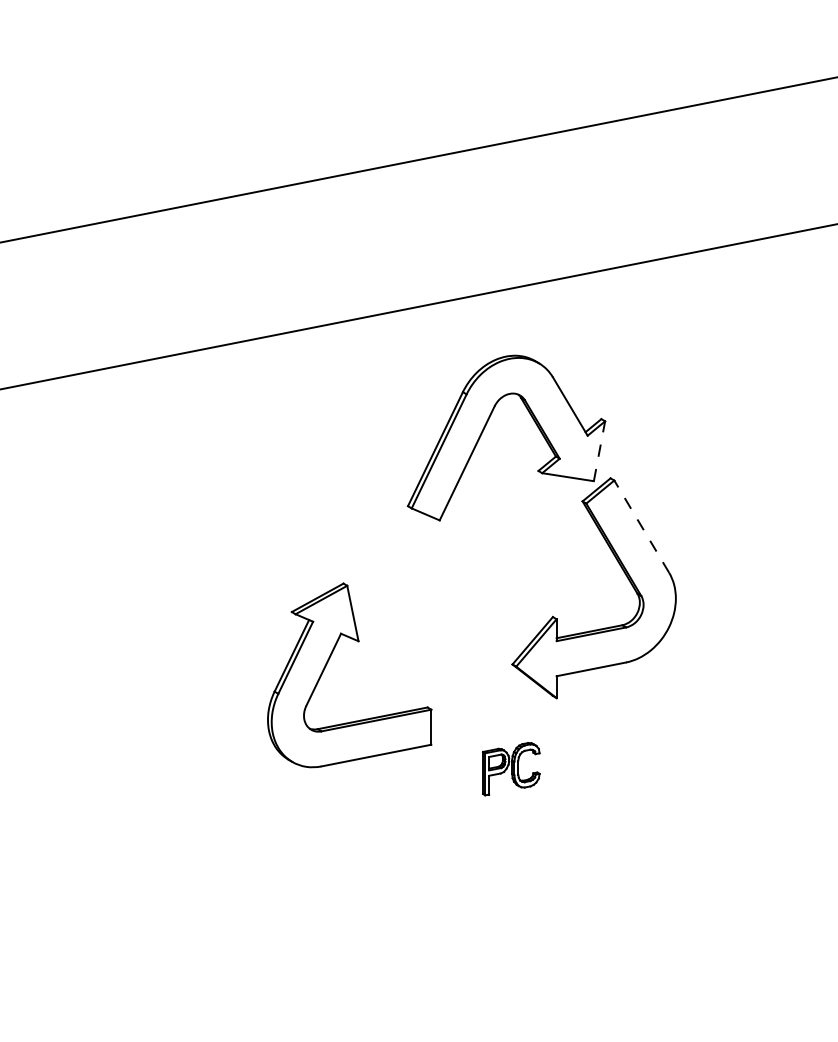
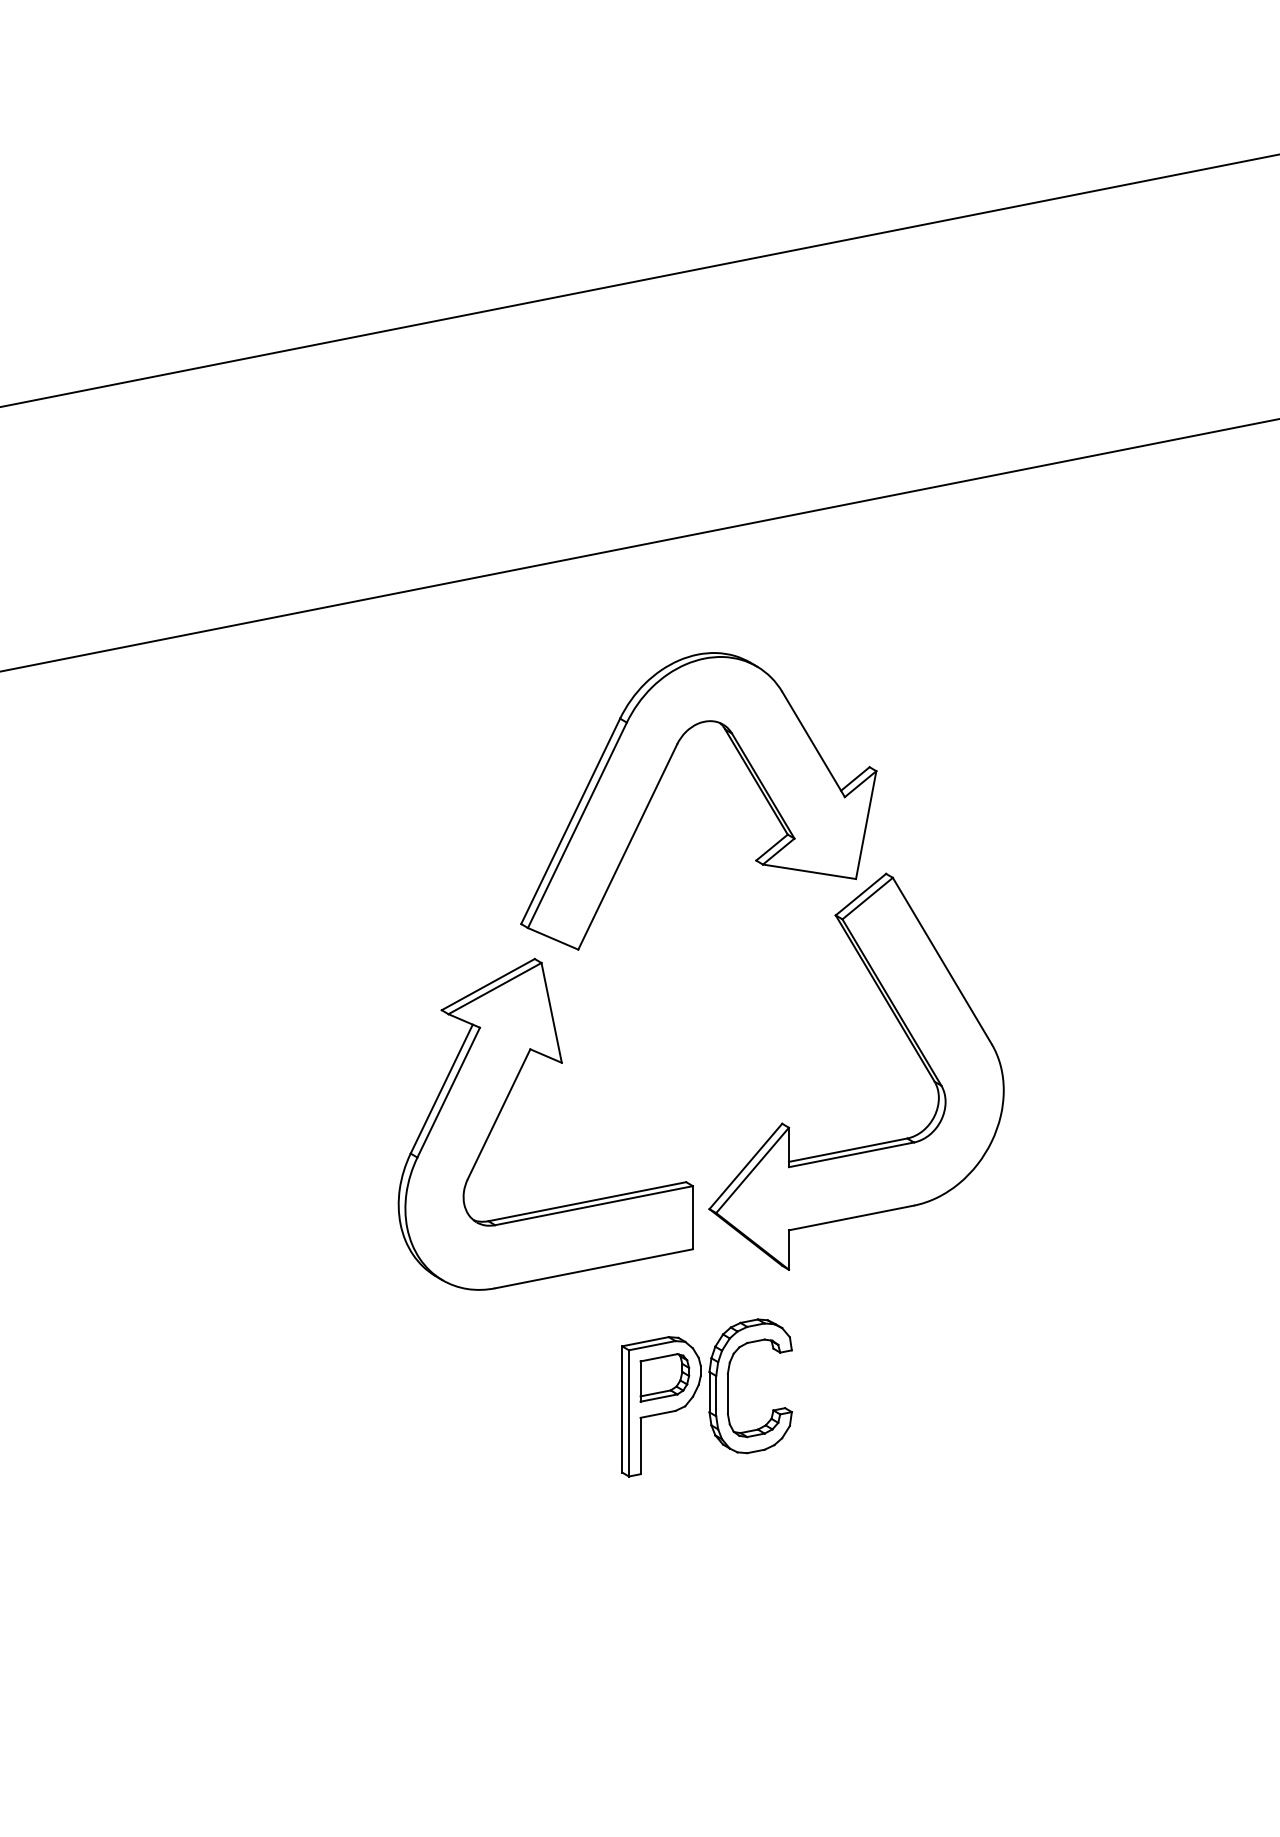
line: (599, 450) -> (866, 823), dashed -> solid
line: (641, 526) -> (941, 960), dashed -> solid
part: (327, 664) -> (505, 1104), moved
part: (511, 768) -> (707, 1396), size x1.67

